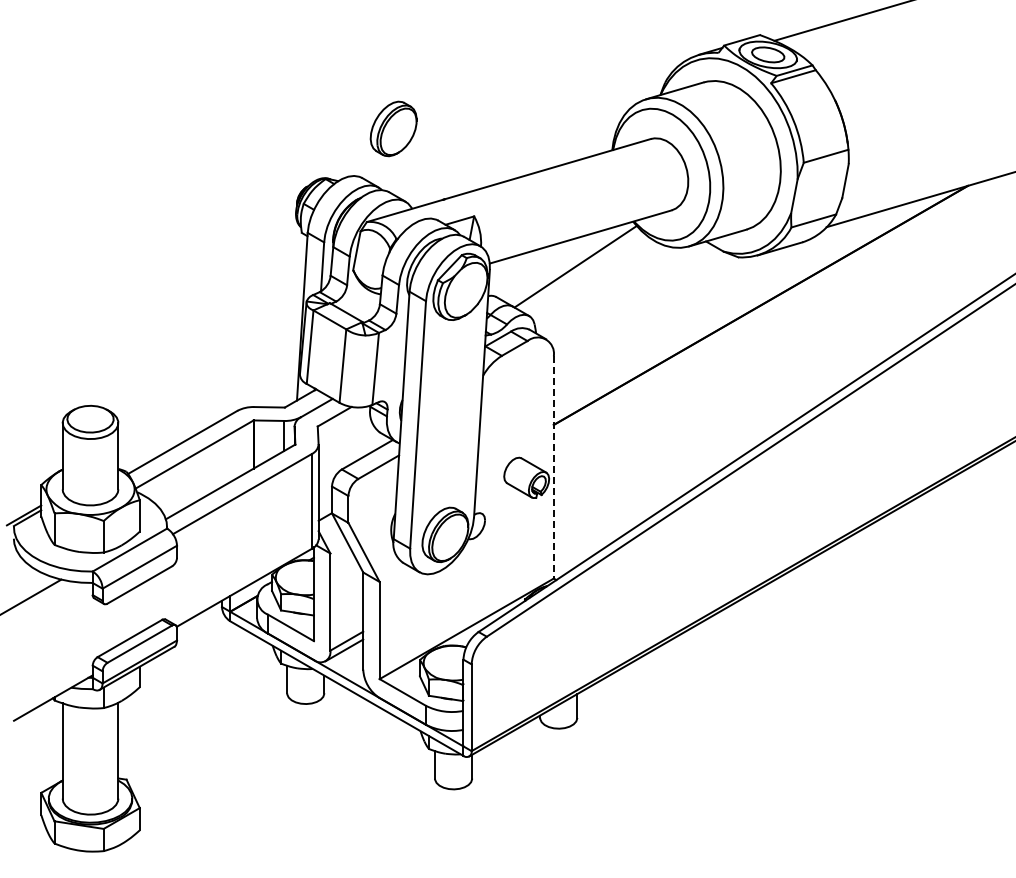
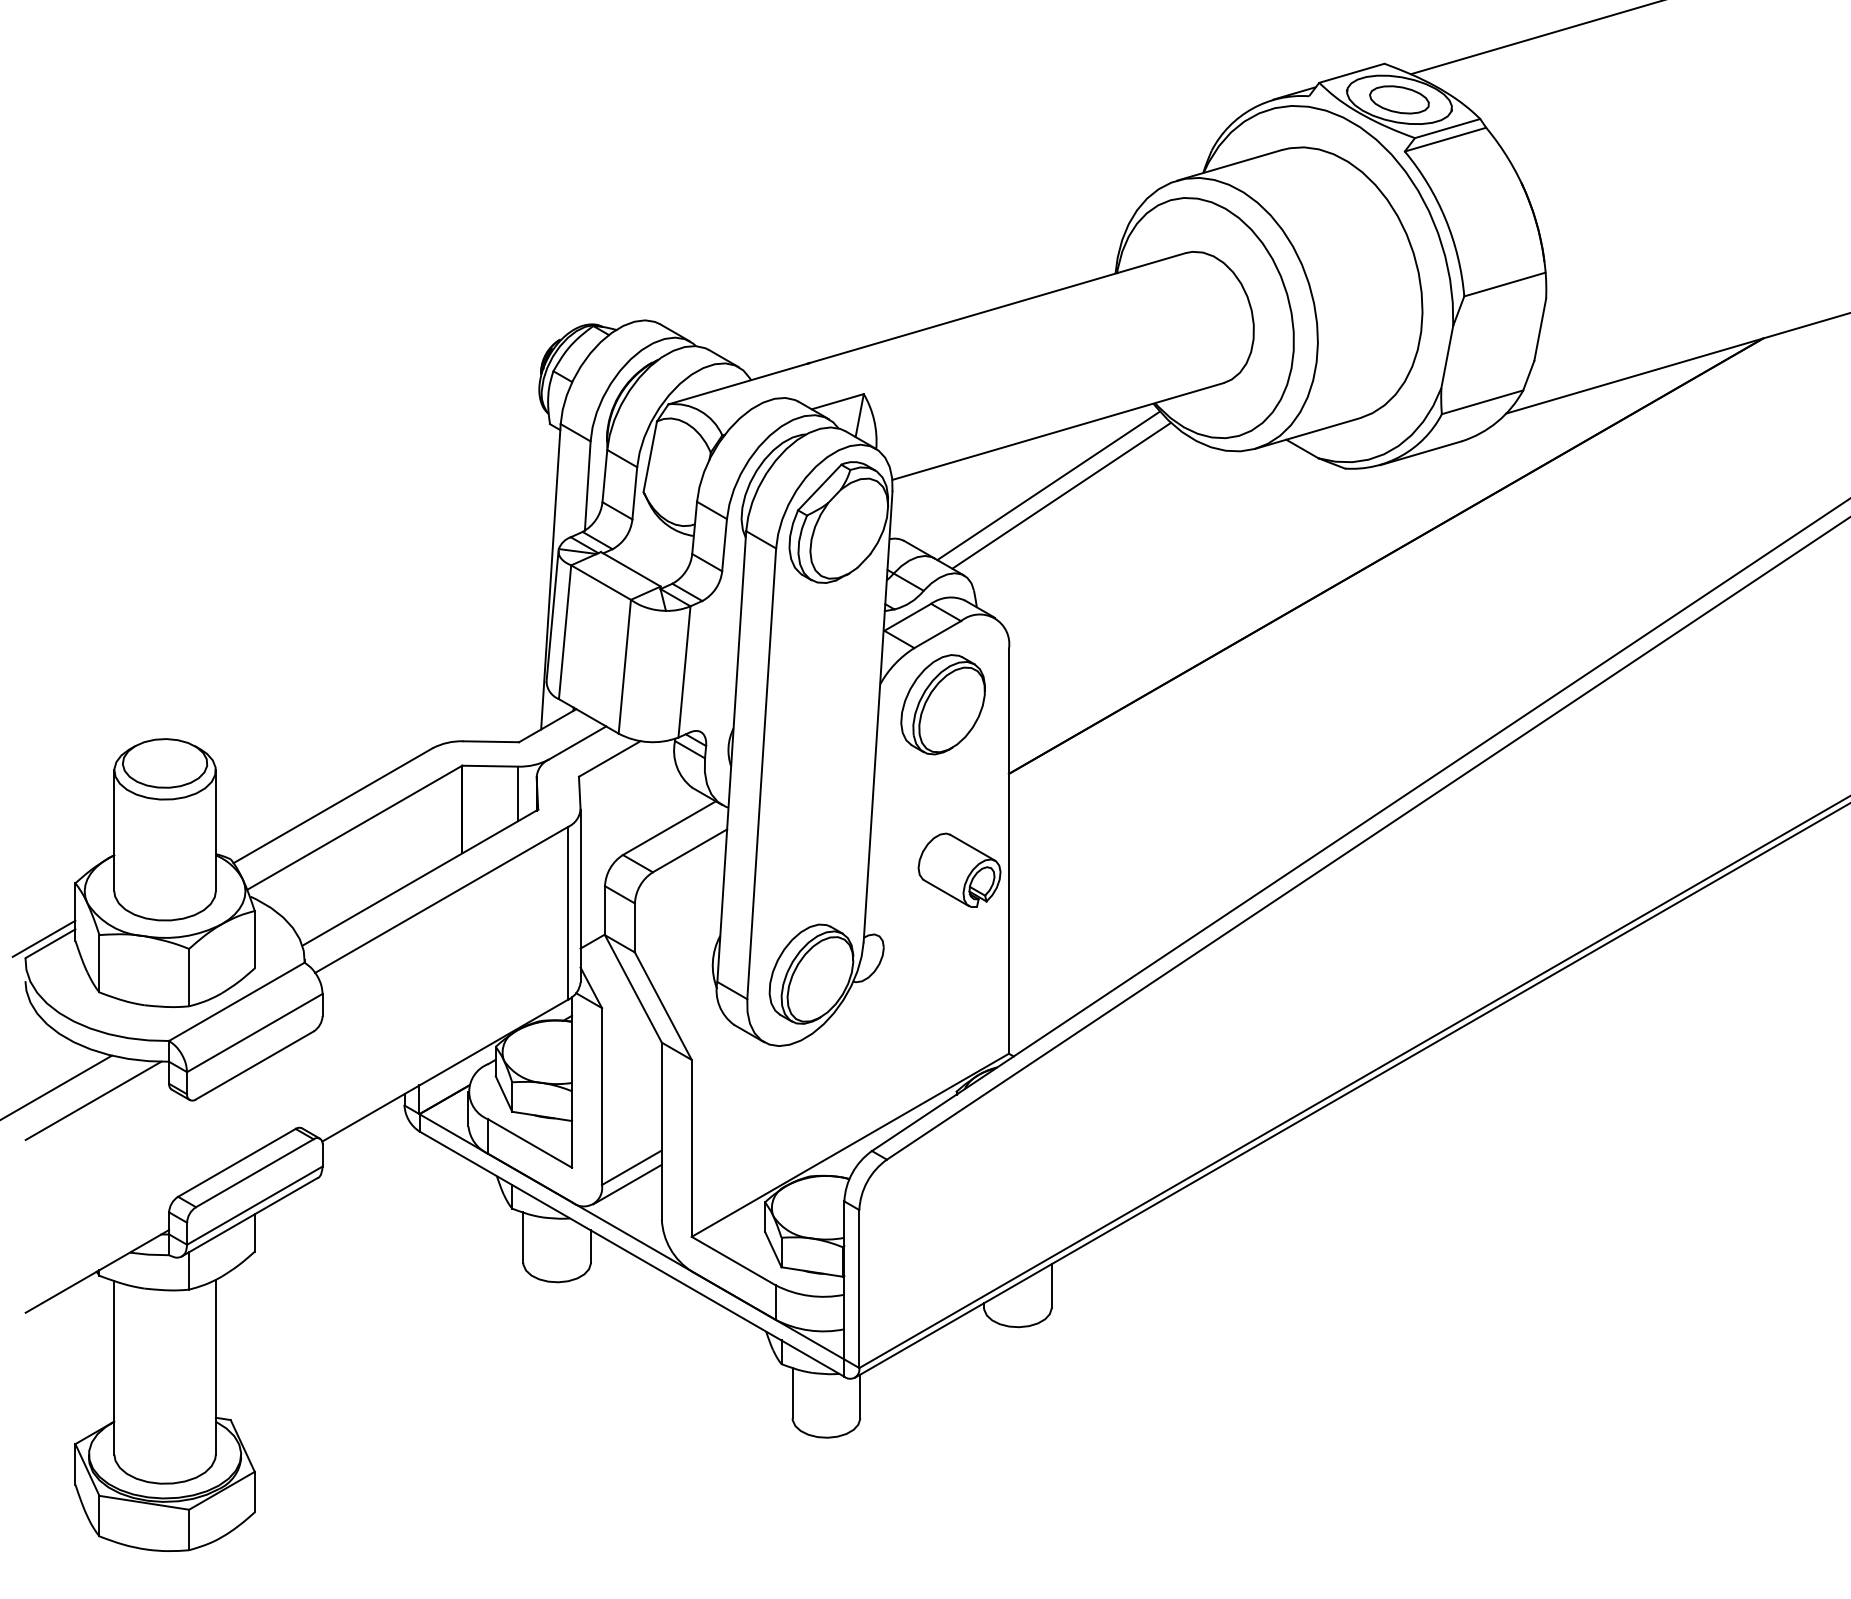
part: (393, 128) -> (942, 703), moved
line: (582, 272) -> (1061, 496), added
line: (553, 467) -> (1008, 851), dashed -> solid
line: (51, 603) -> (93, 1099), added

